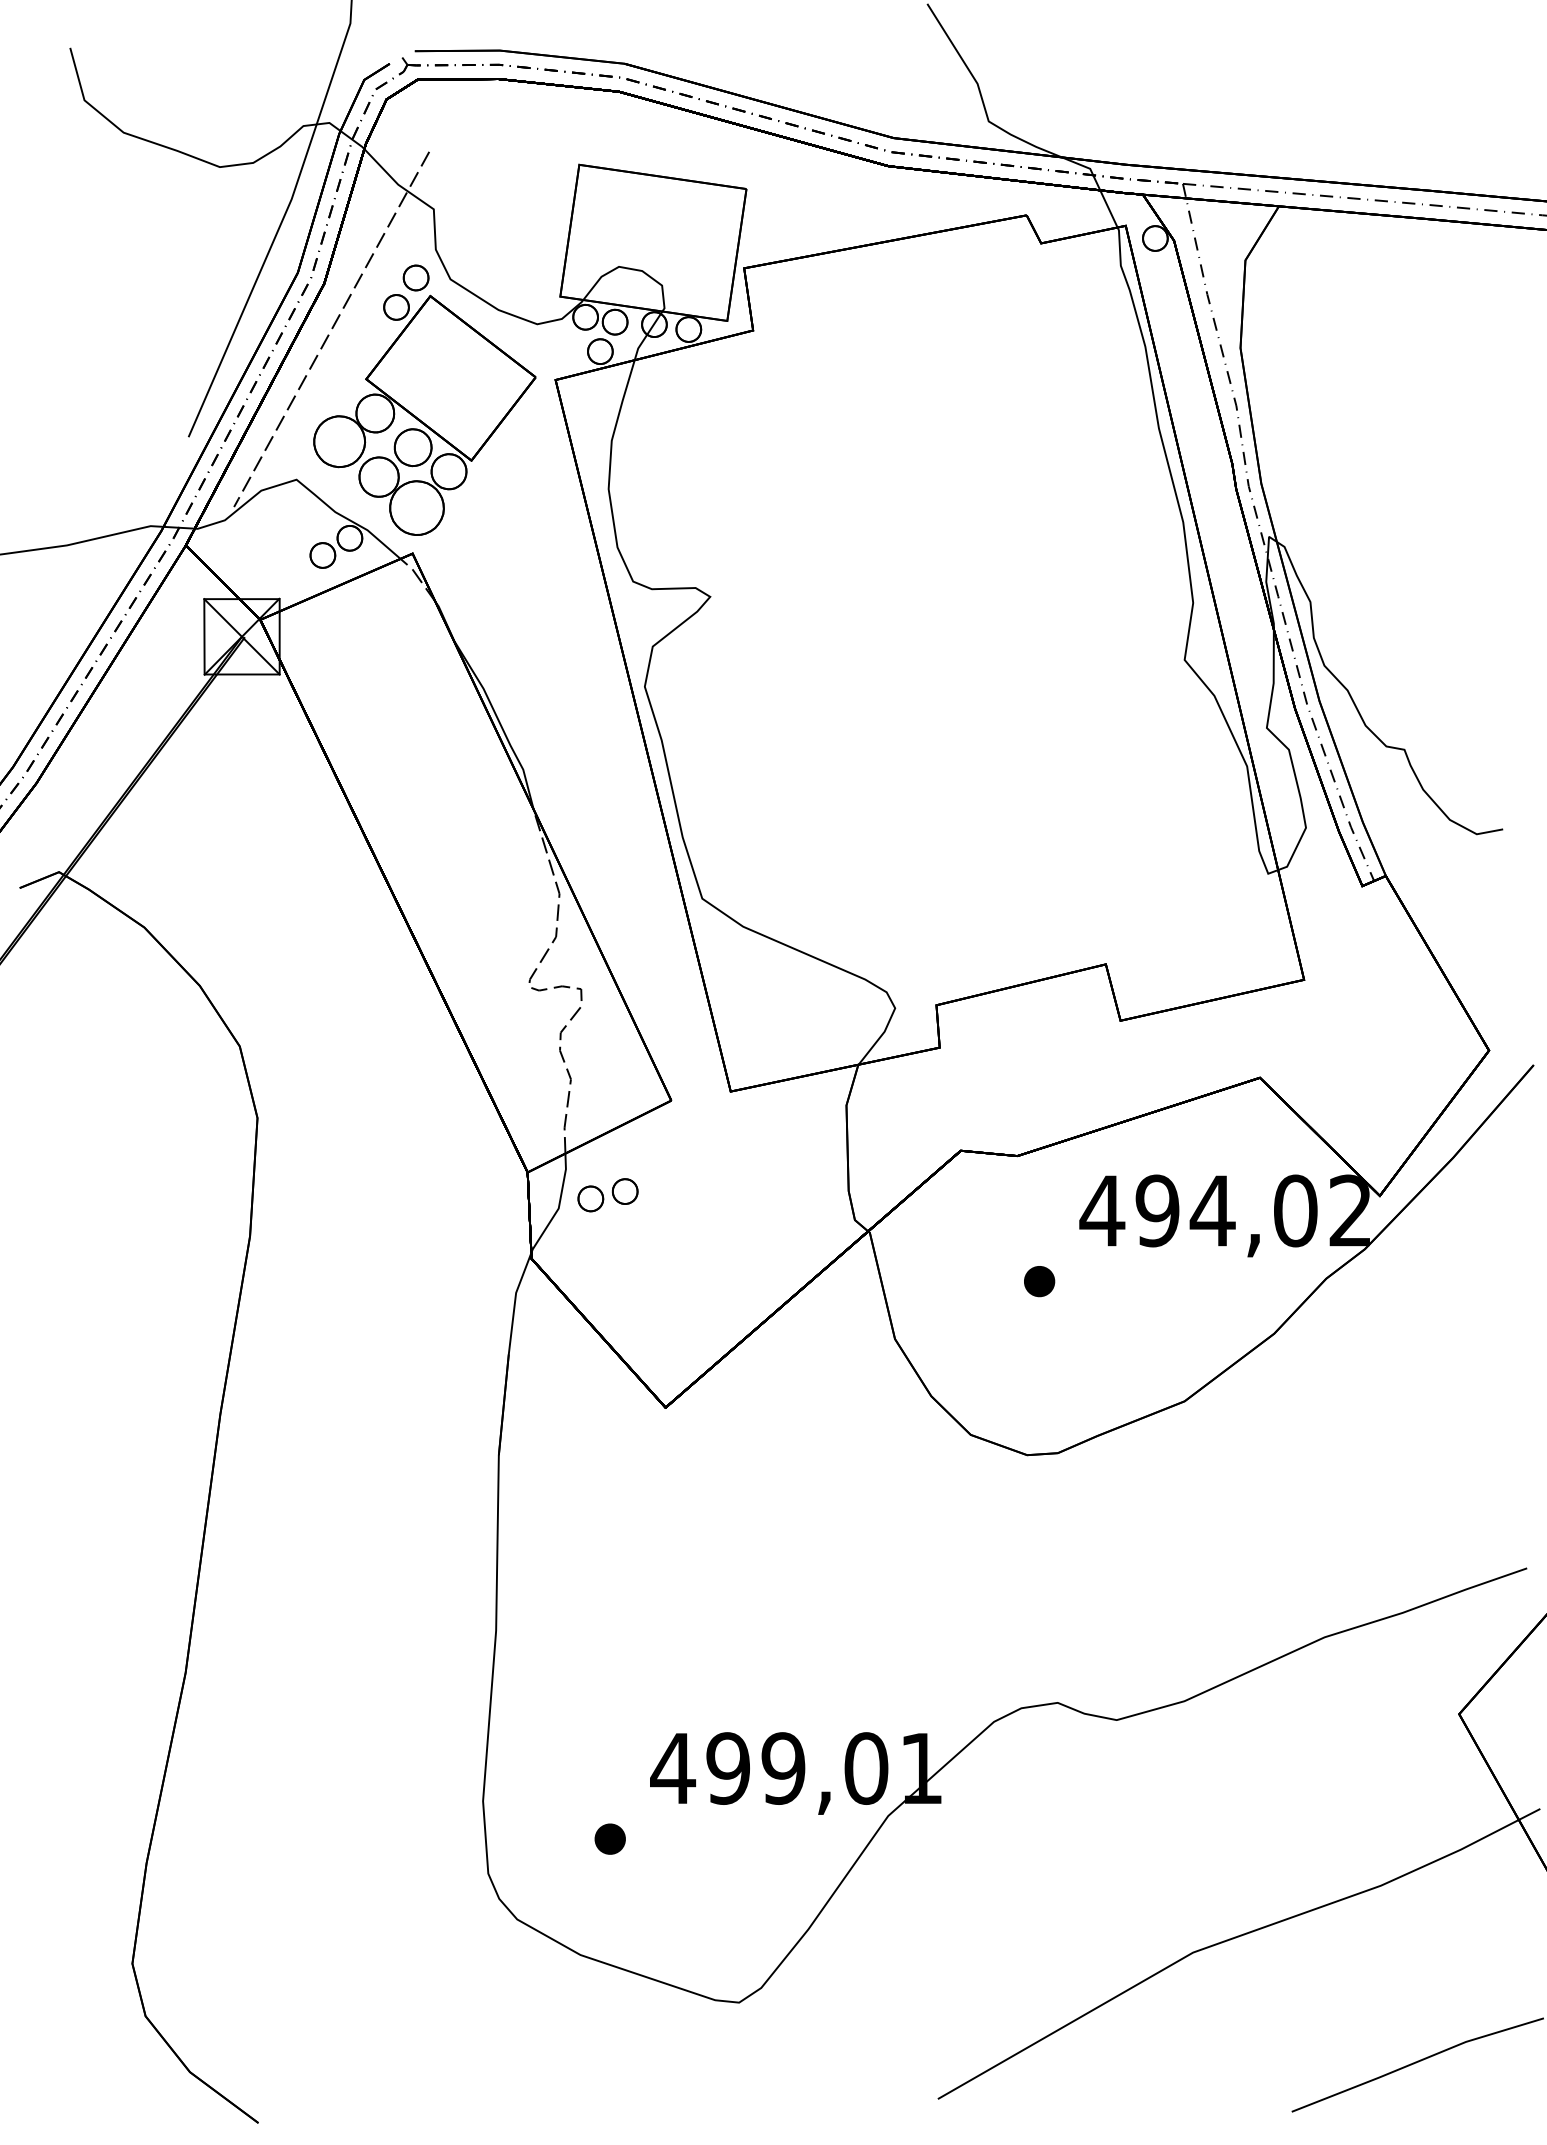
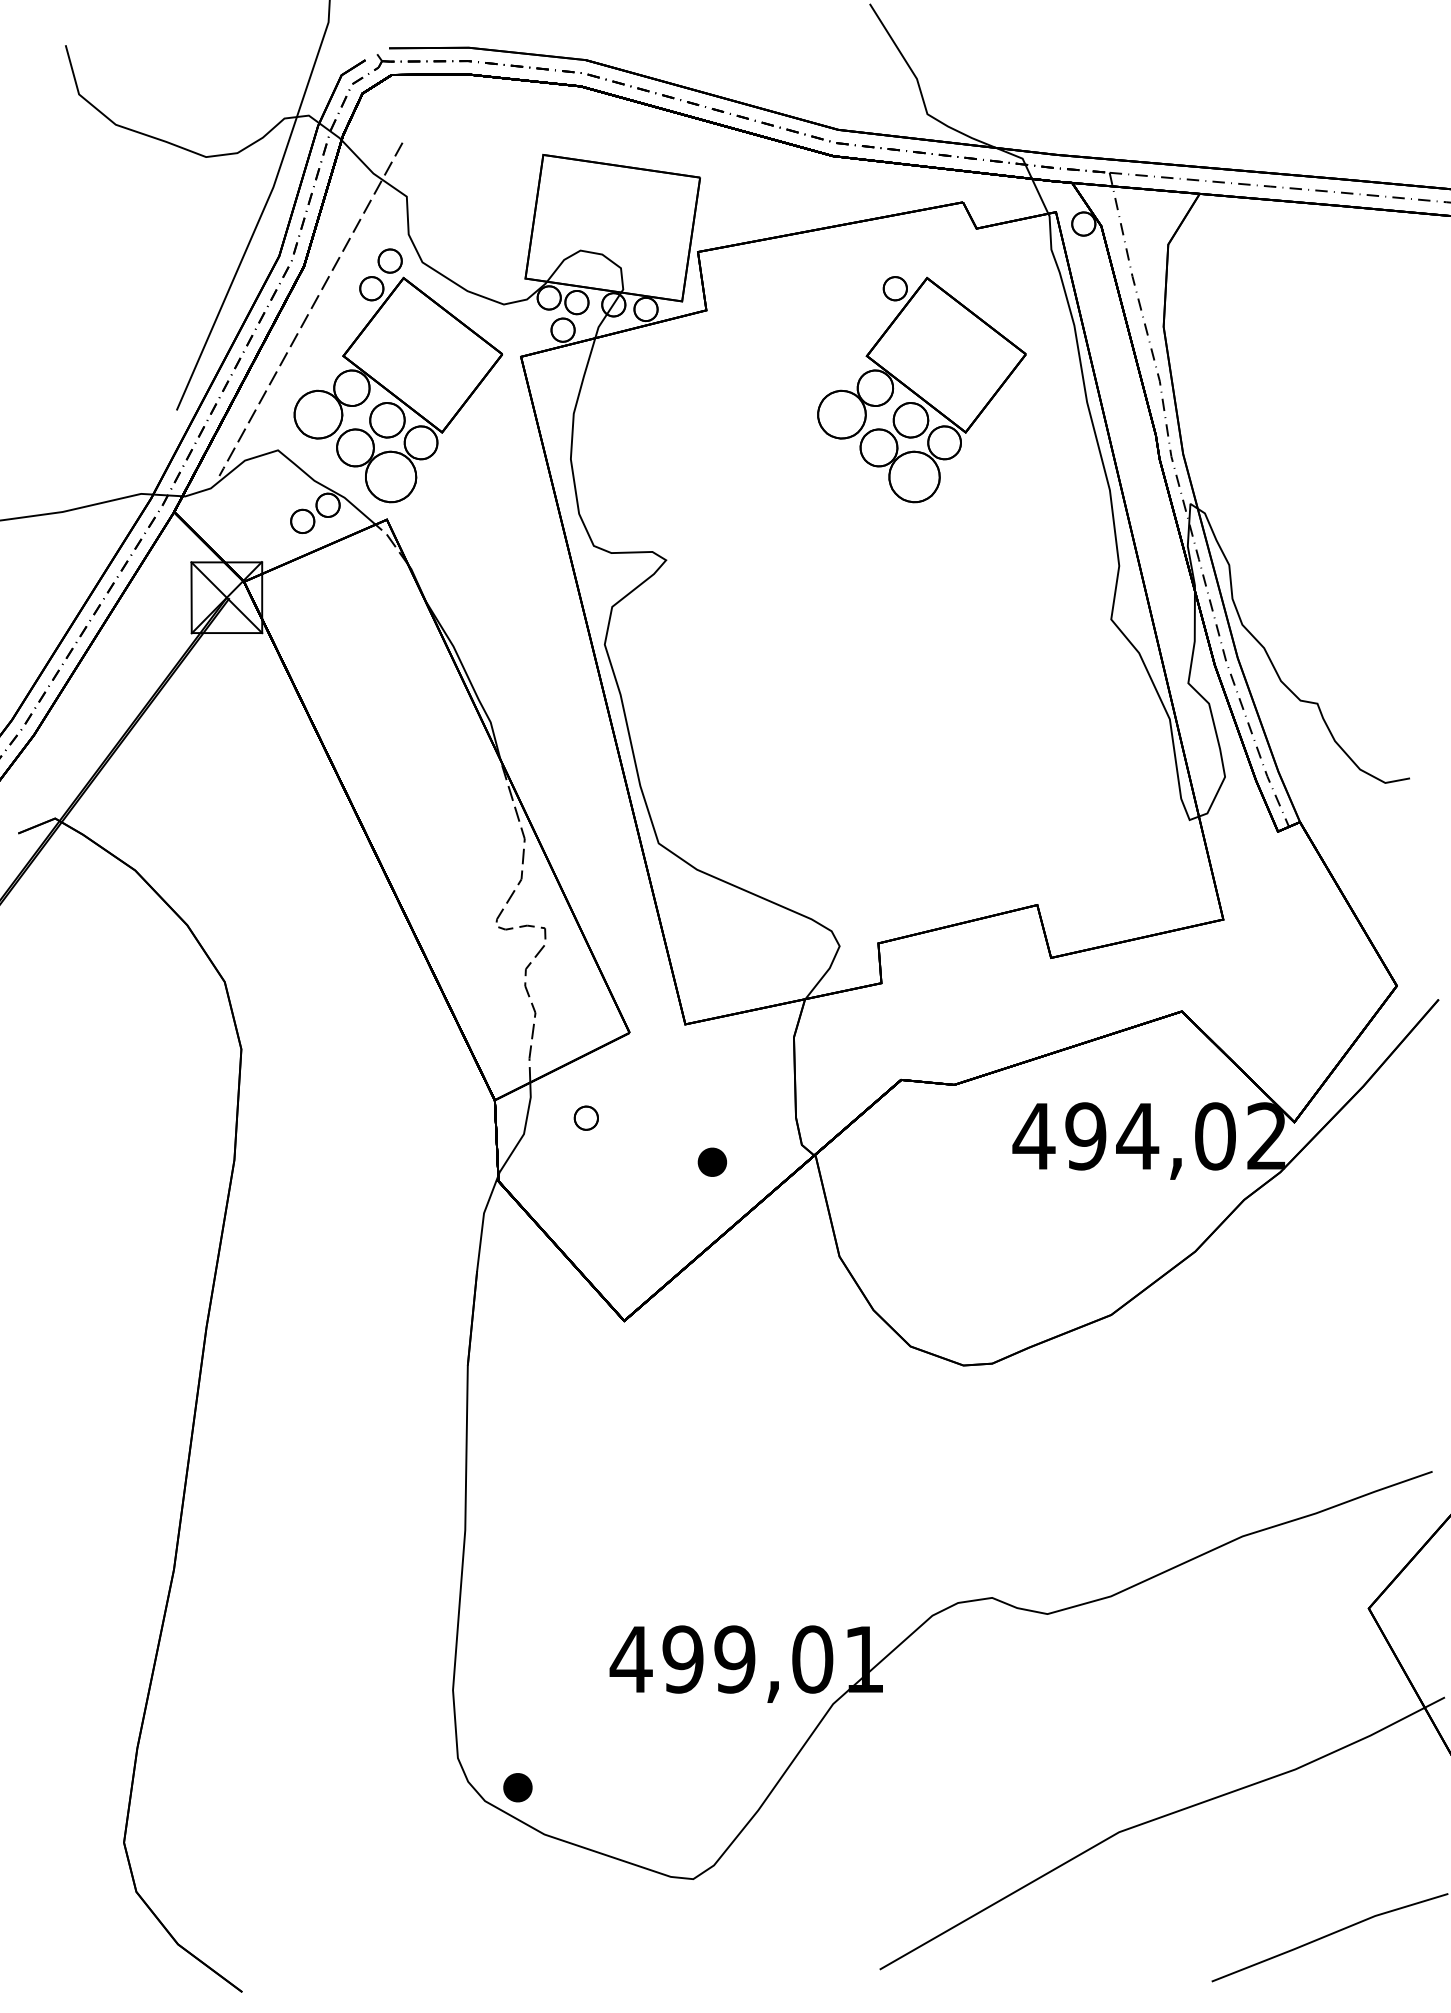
part: (982, 414) -> (921, 389), added
part: (590, 1198) -> (553, 1124), removed
part: (1039, 1281) -> (712, 1162), moved
part: (609, 1838) -> (517, 1787), moved

